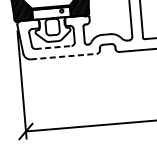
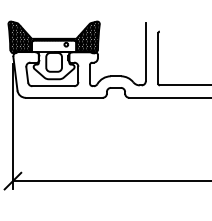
line: (53, 47) -> (53, 86), dashed -> solid
line: (64, 56) -> (64, 97), dashed -> solid

